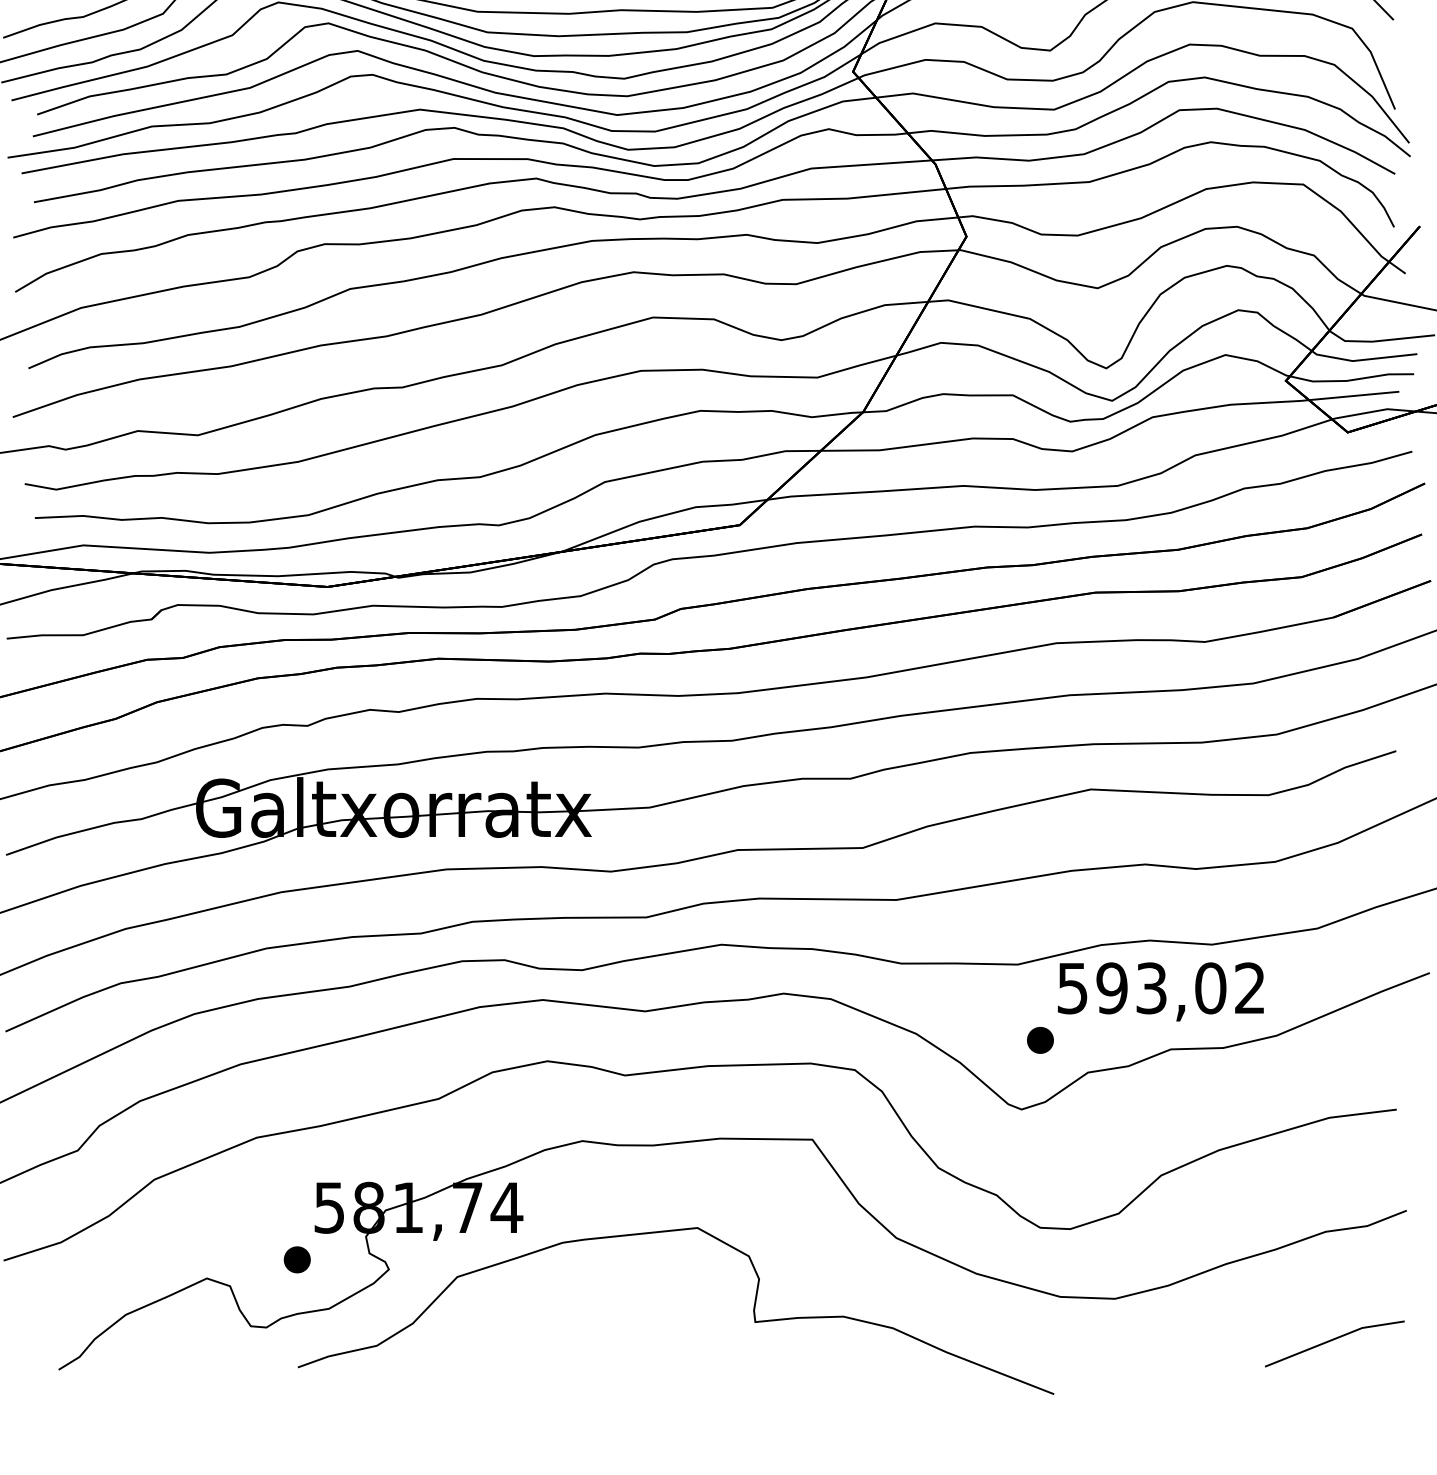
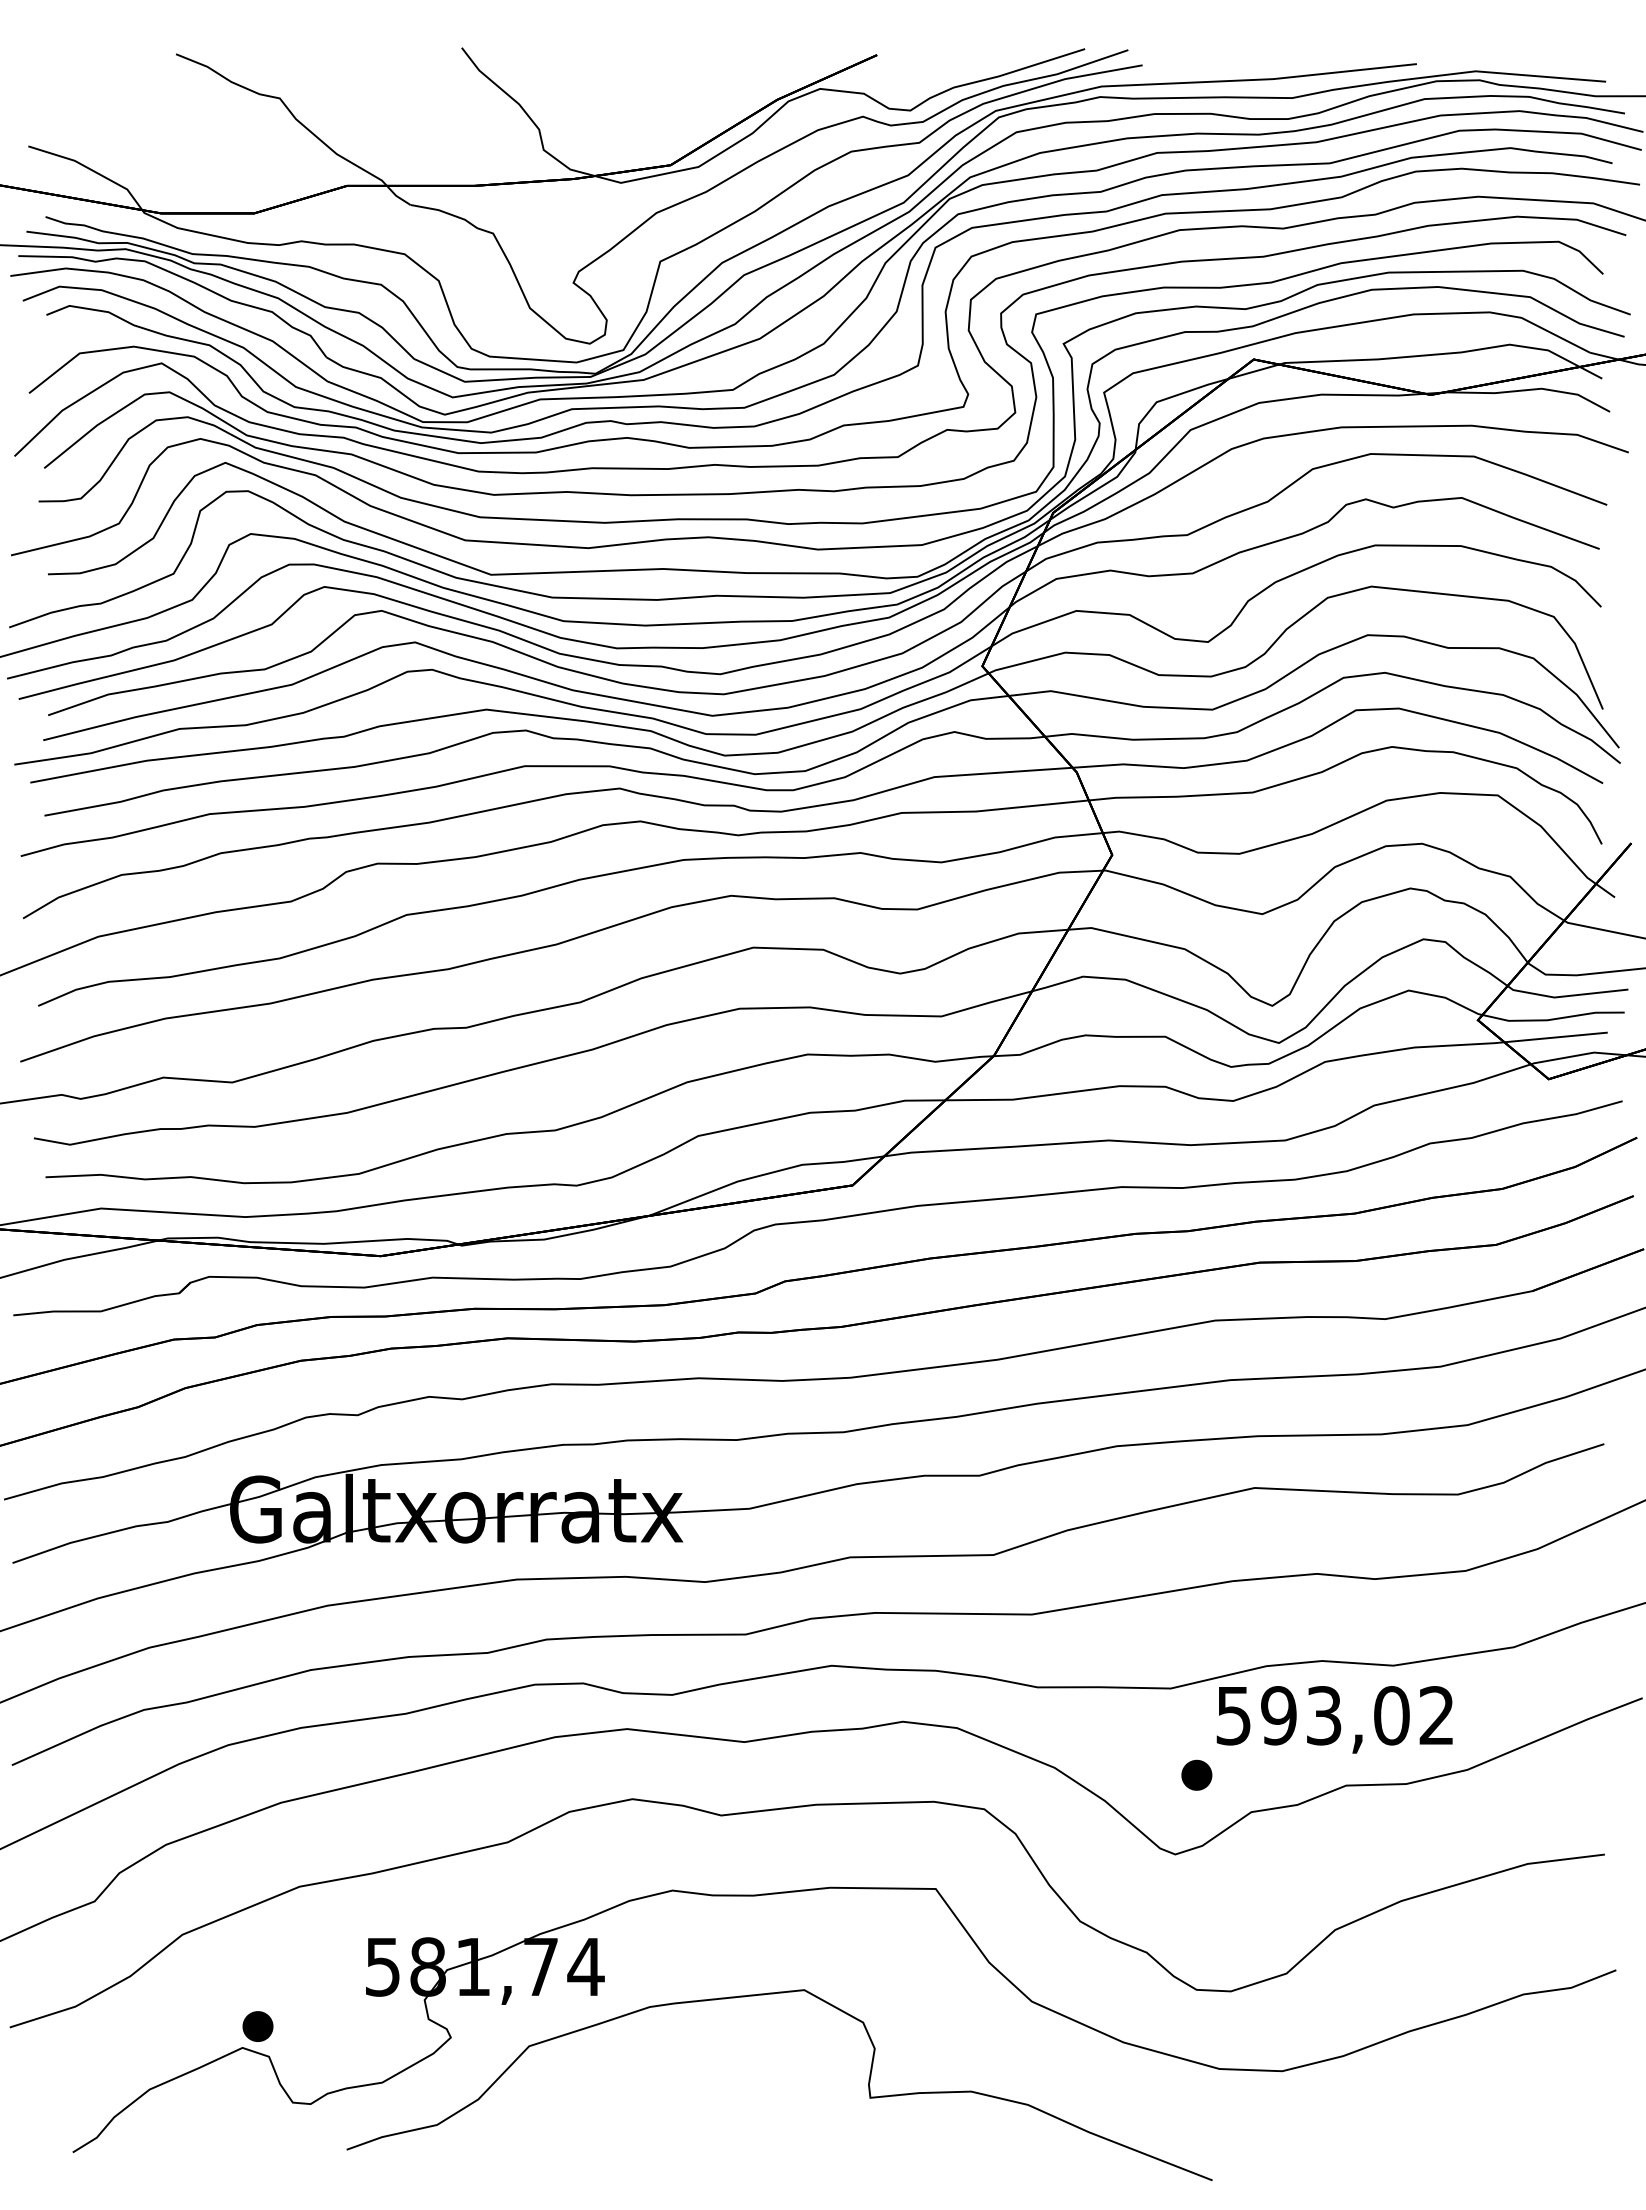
part: (296, 1259) -> (257, 2026), moved
line: (1332, 1341) -> (1531, 2119), removed

